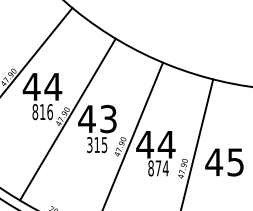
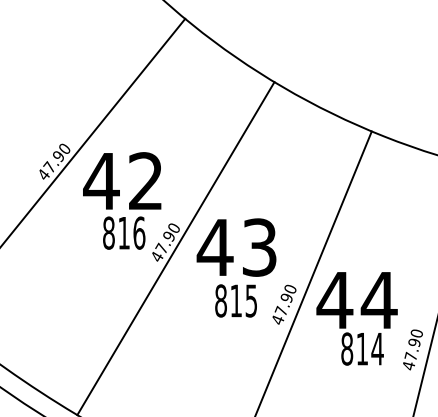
text: (53, 86) -> (146, 180), 44 -> 42
text: (89, 144) -> (220, 299), 315 -> 815
text: (158, 168) -> (362, 349), 874 -> 814

